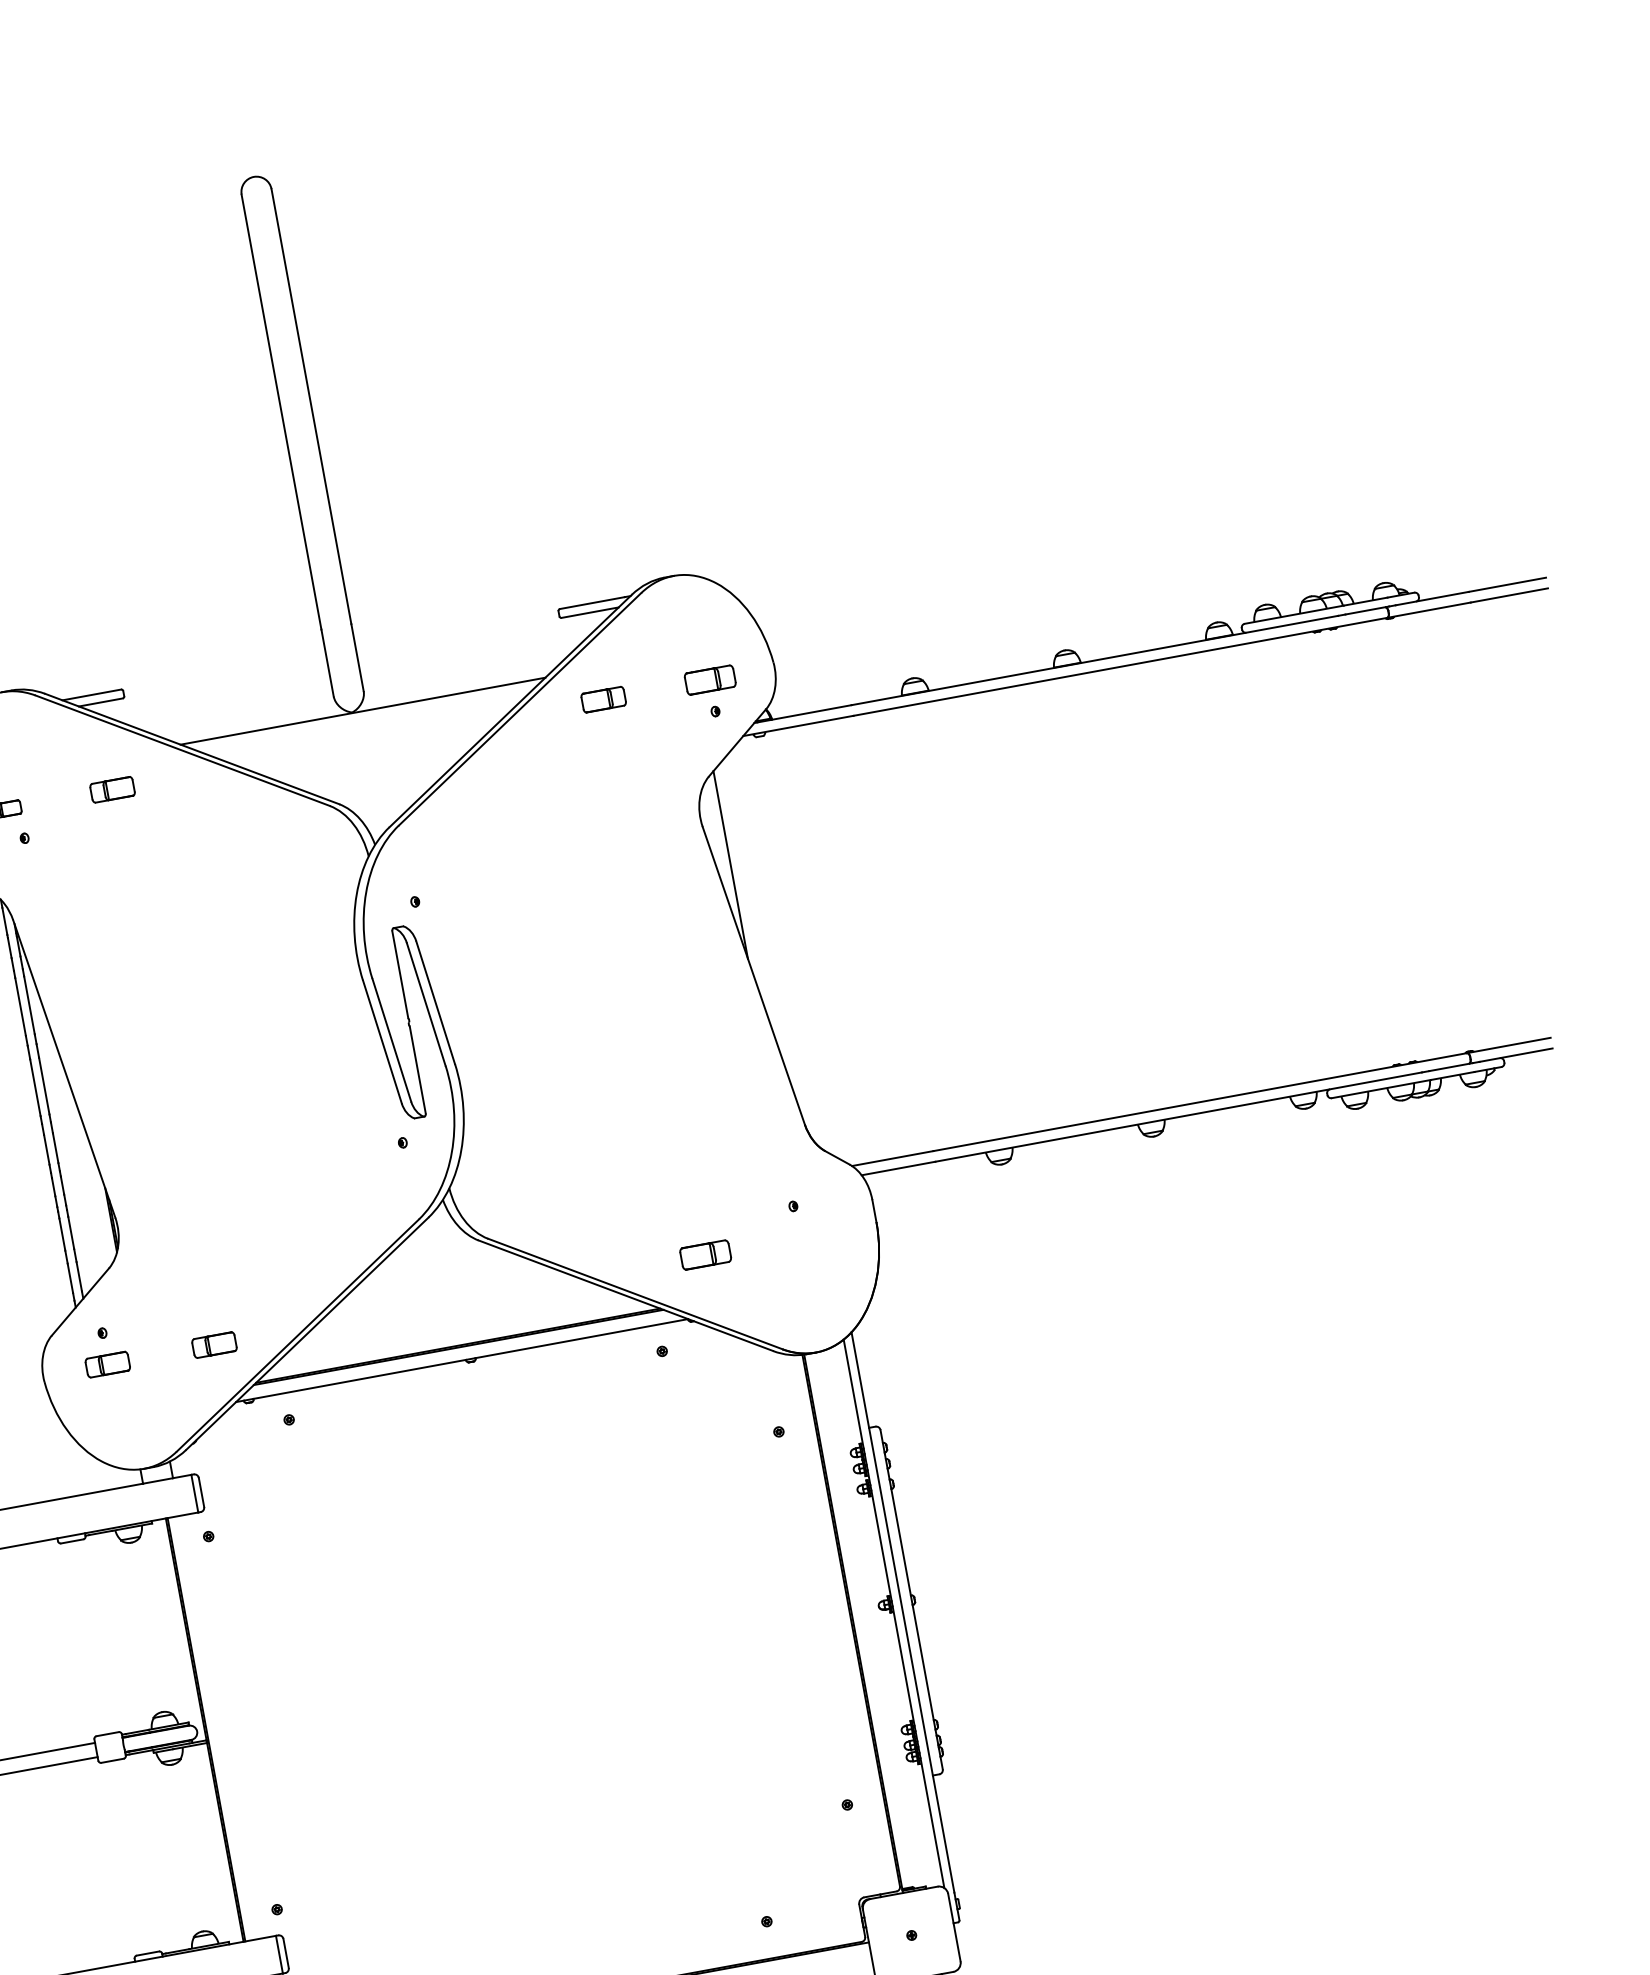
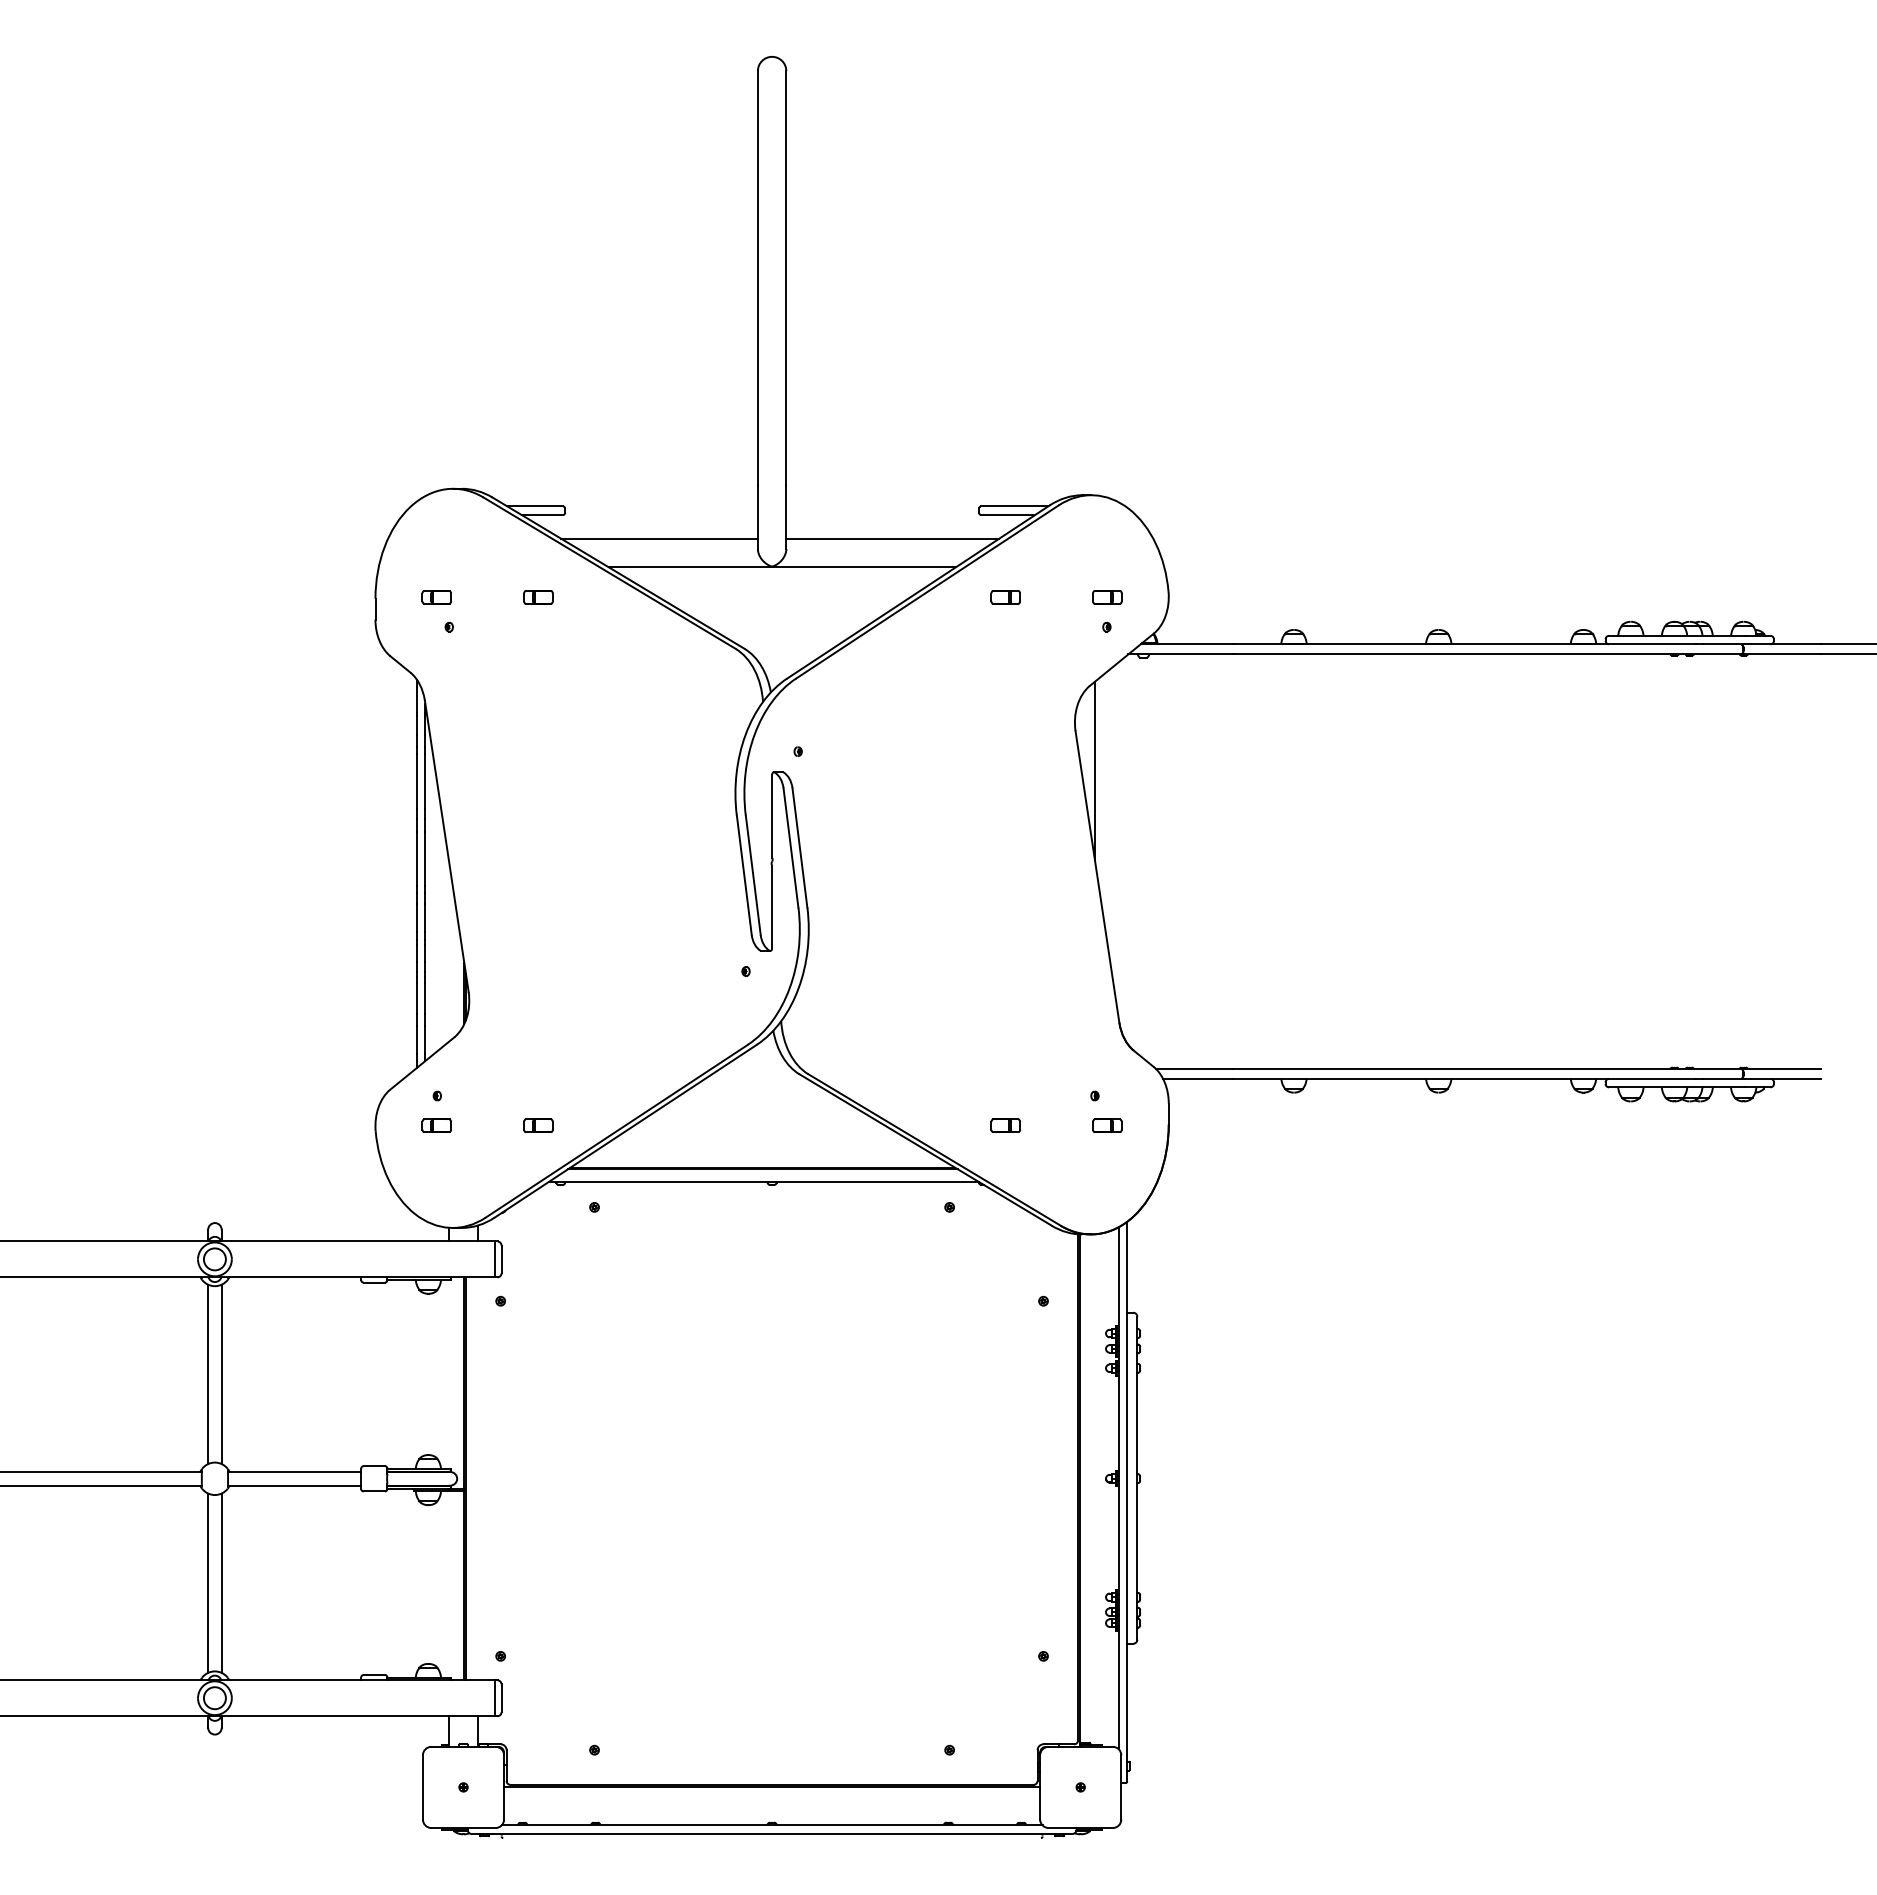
line: (473, 659) -> (892, 538), added
part: (710, 680) -> (1107, 597), size x0.62
part: (603, 699) -> (1005, 597), size x0.71
line: (228, 704) -> (659, 538), added
part: (112, 789) -> (538, 597), size x0.71
part: (812, 1234) -> (1107, 1125), added
part: (705, 1254) -> (1005, 1125), size x0.62
part: (214, 1344) -> (538, 1125), size x0.71
part: (107, 1364) -> (436, 1125), size x0.71

